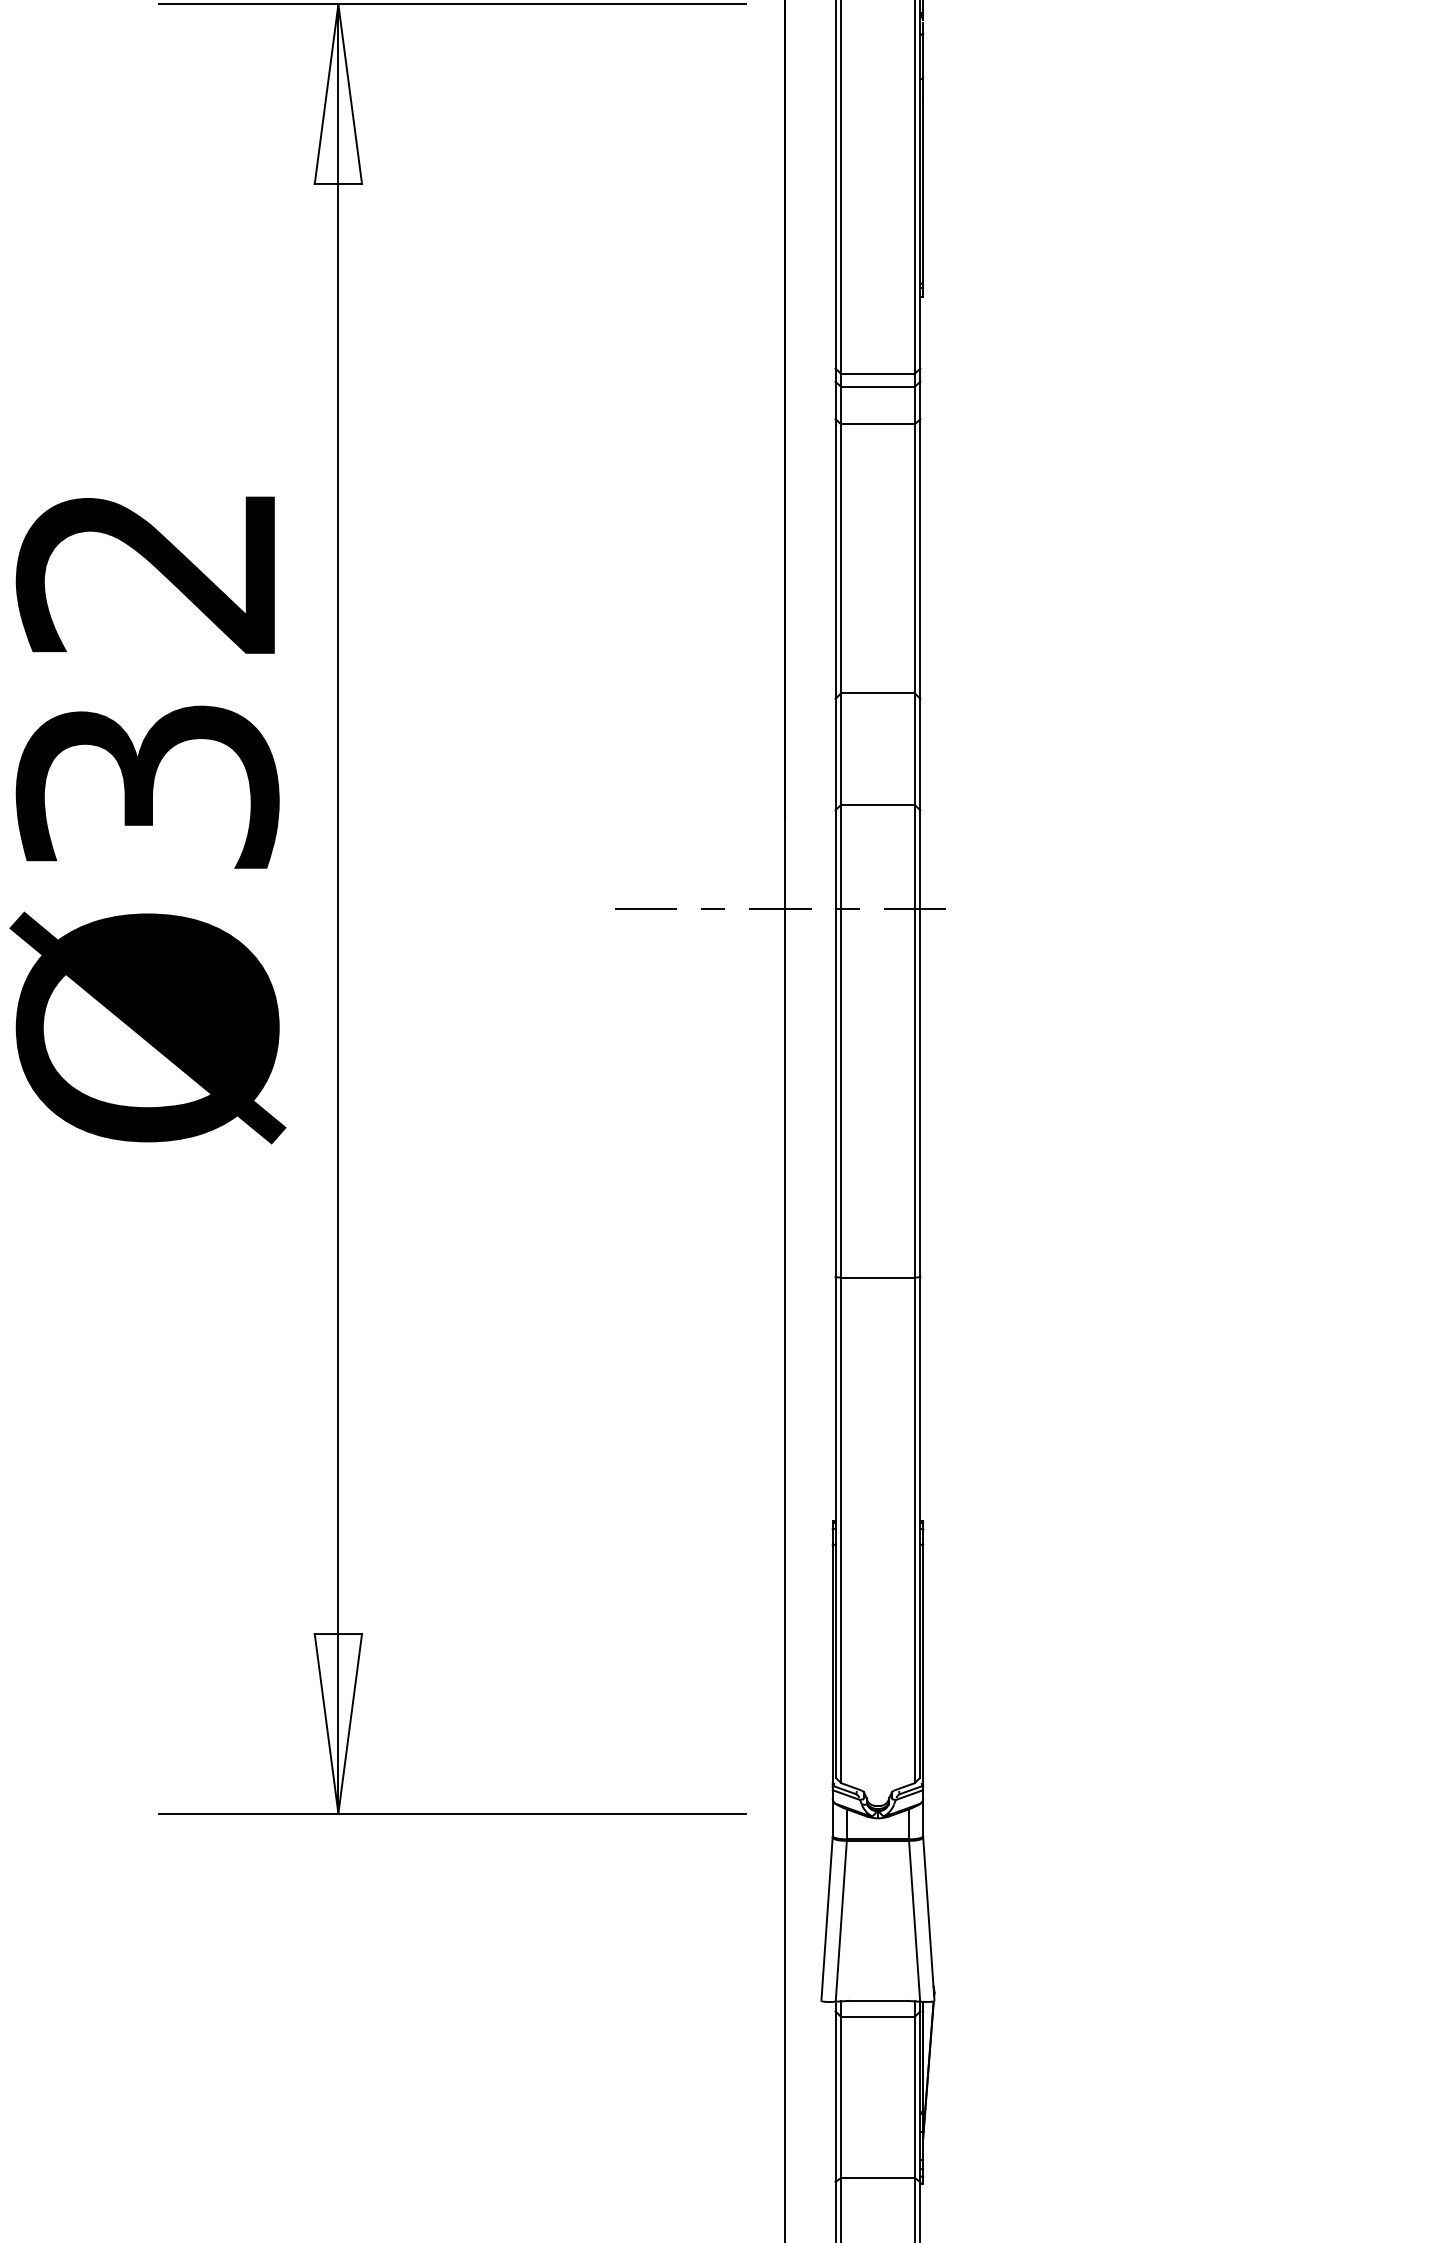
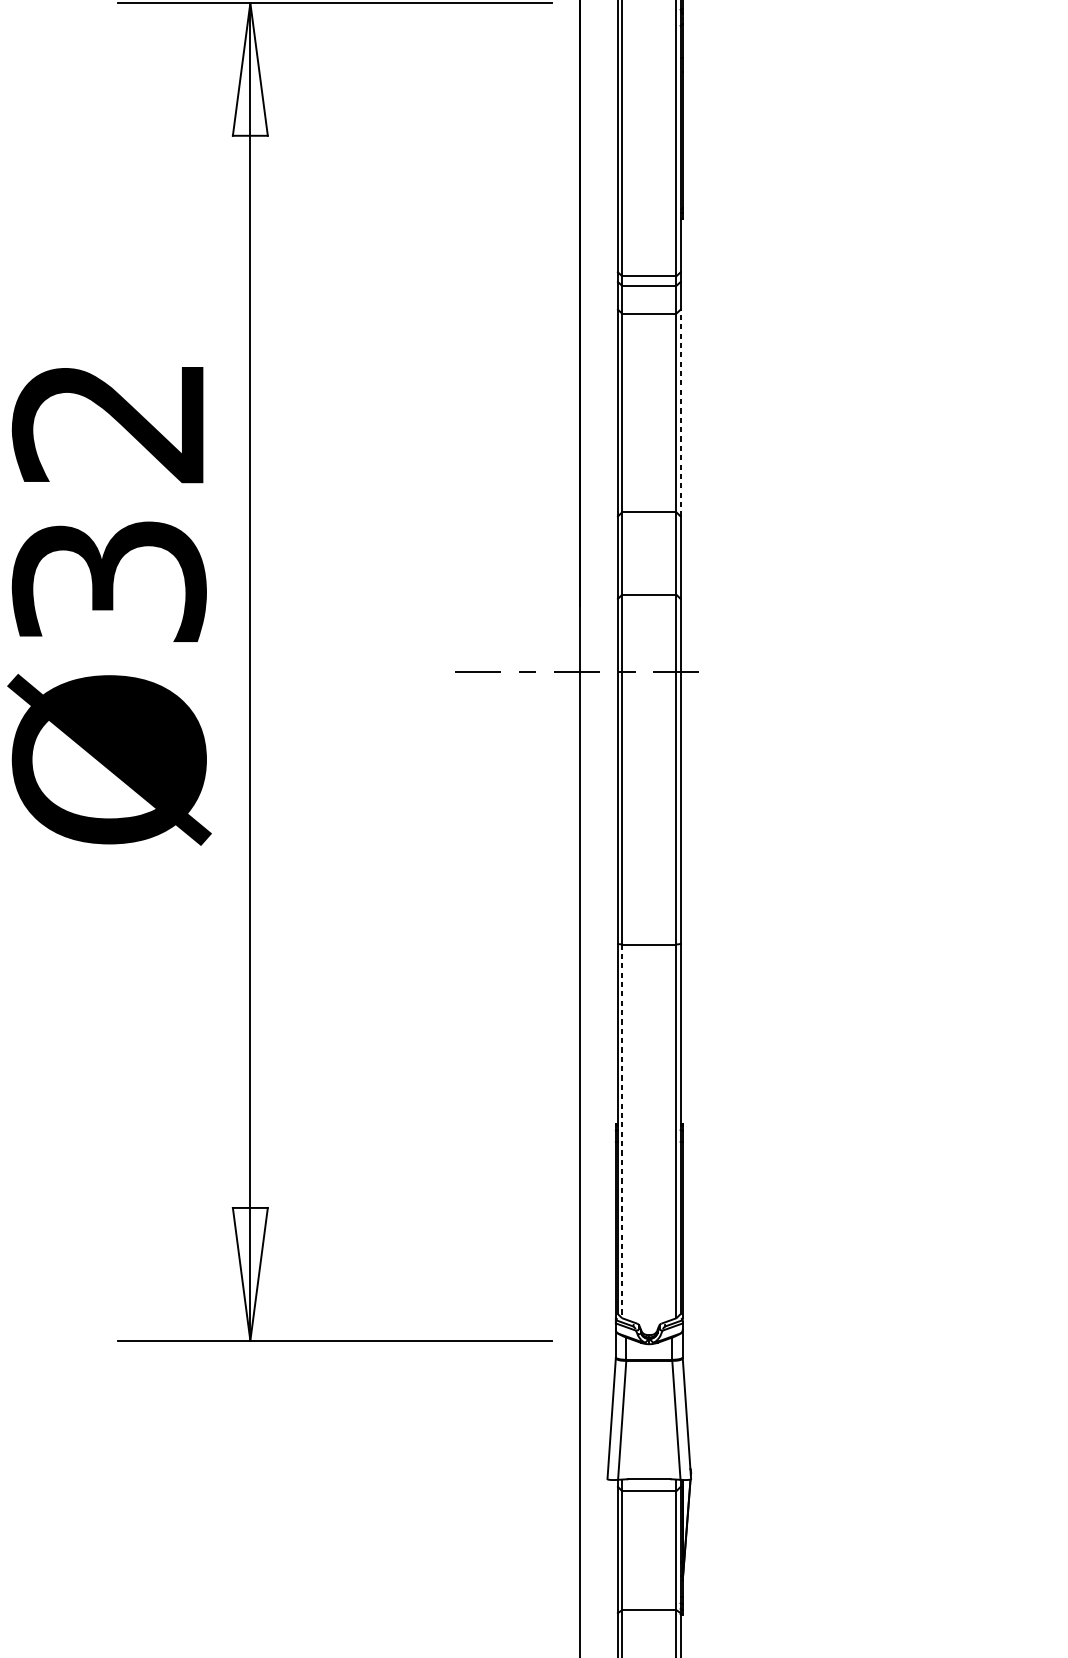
line: (920, 559) -> (680, 413), solid -> dashed
line: (841, 1530) -> (622, 1131), solid -> dashed

